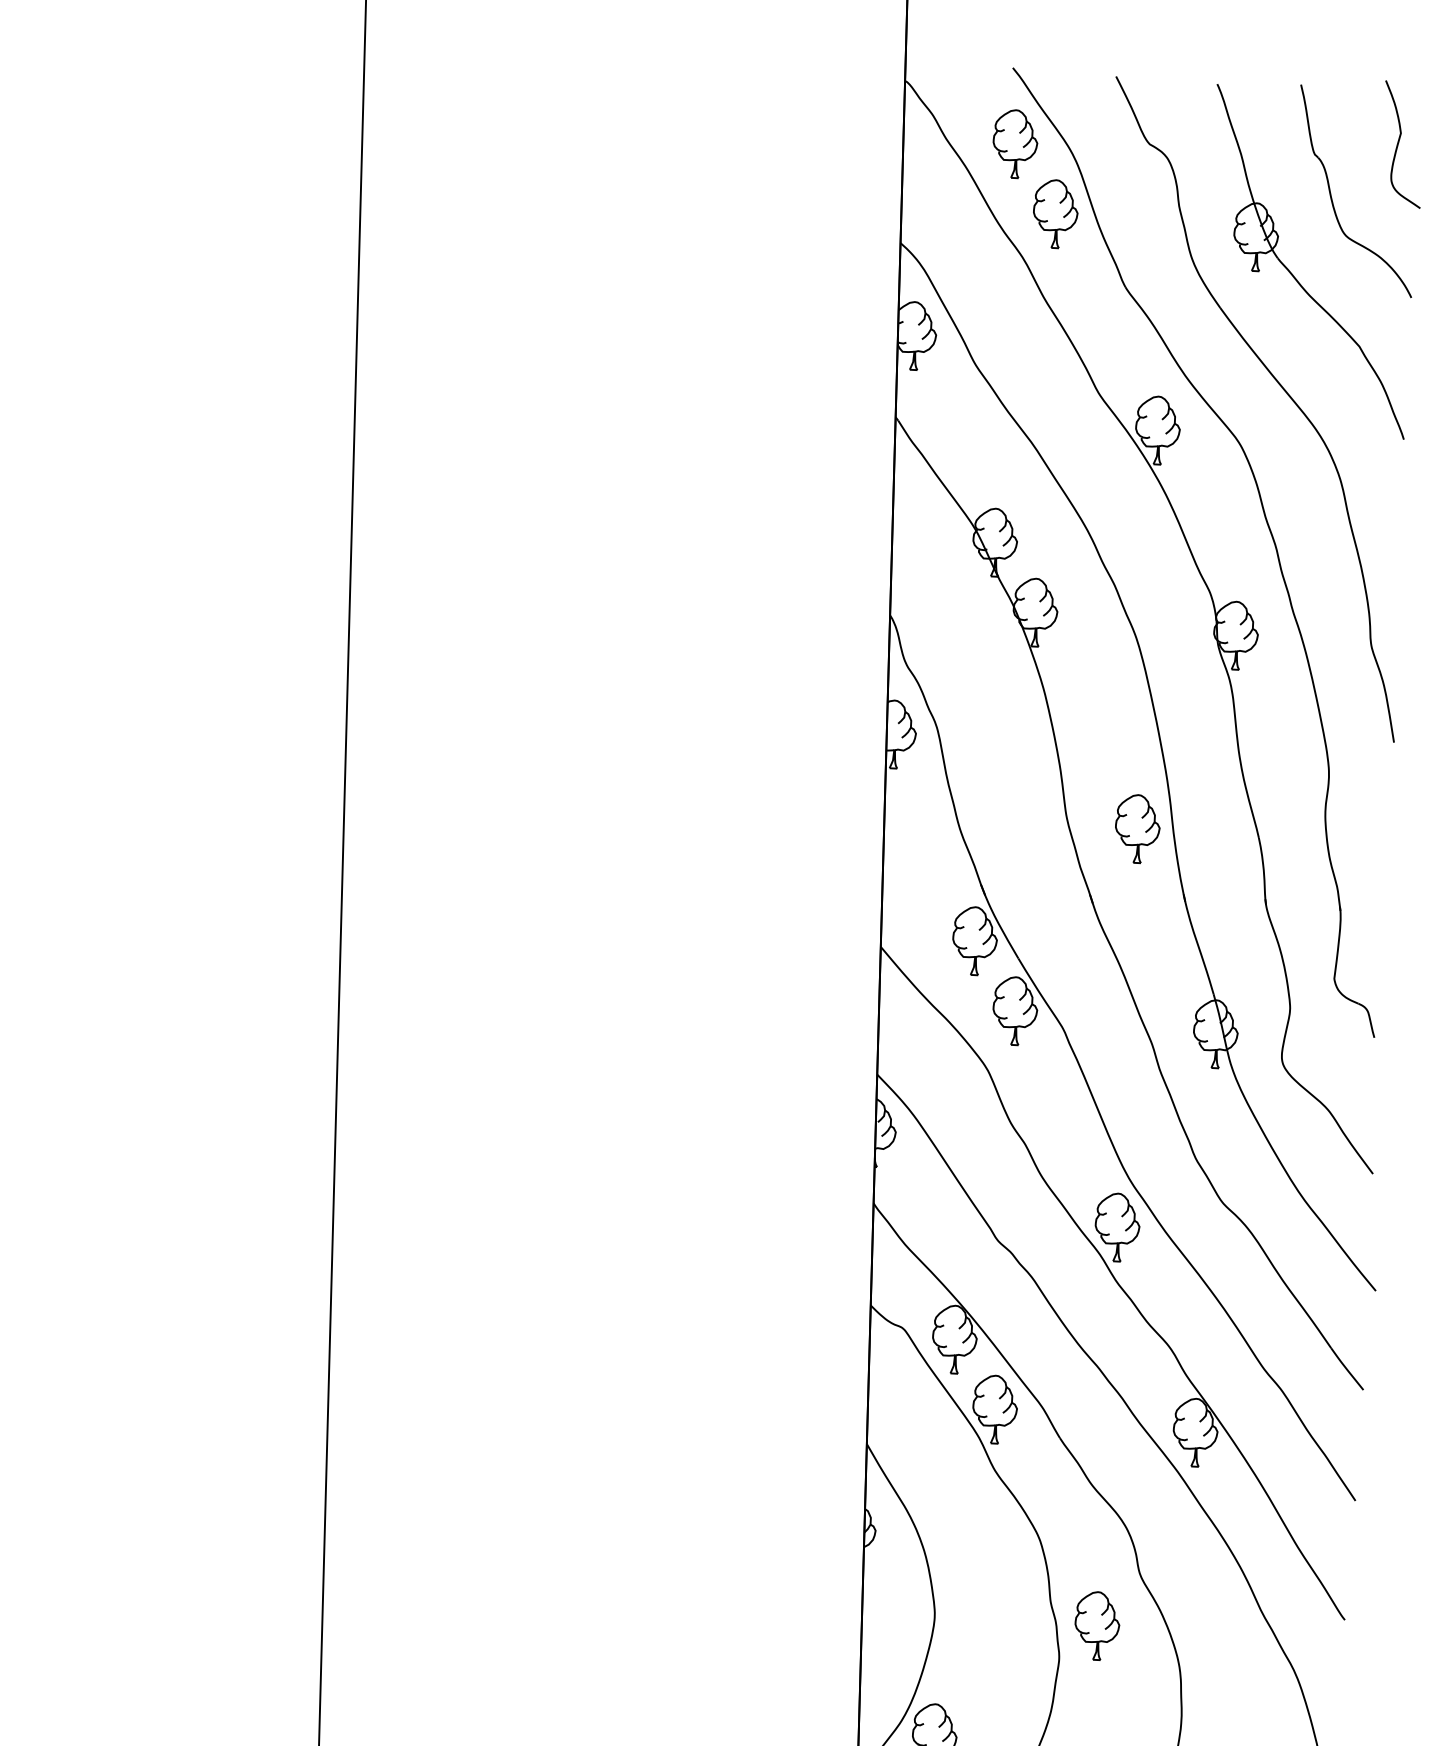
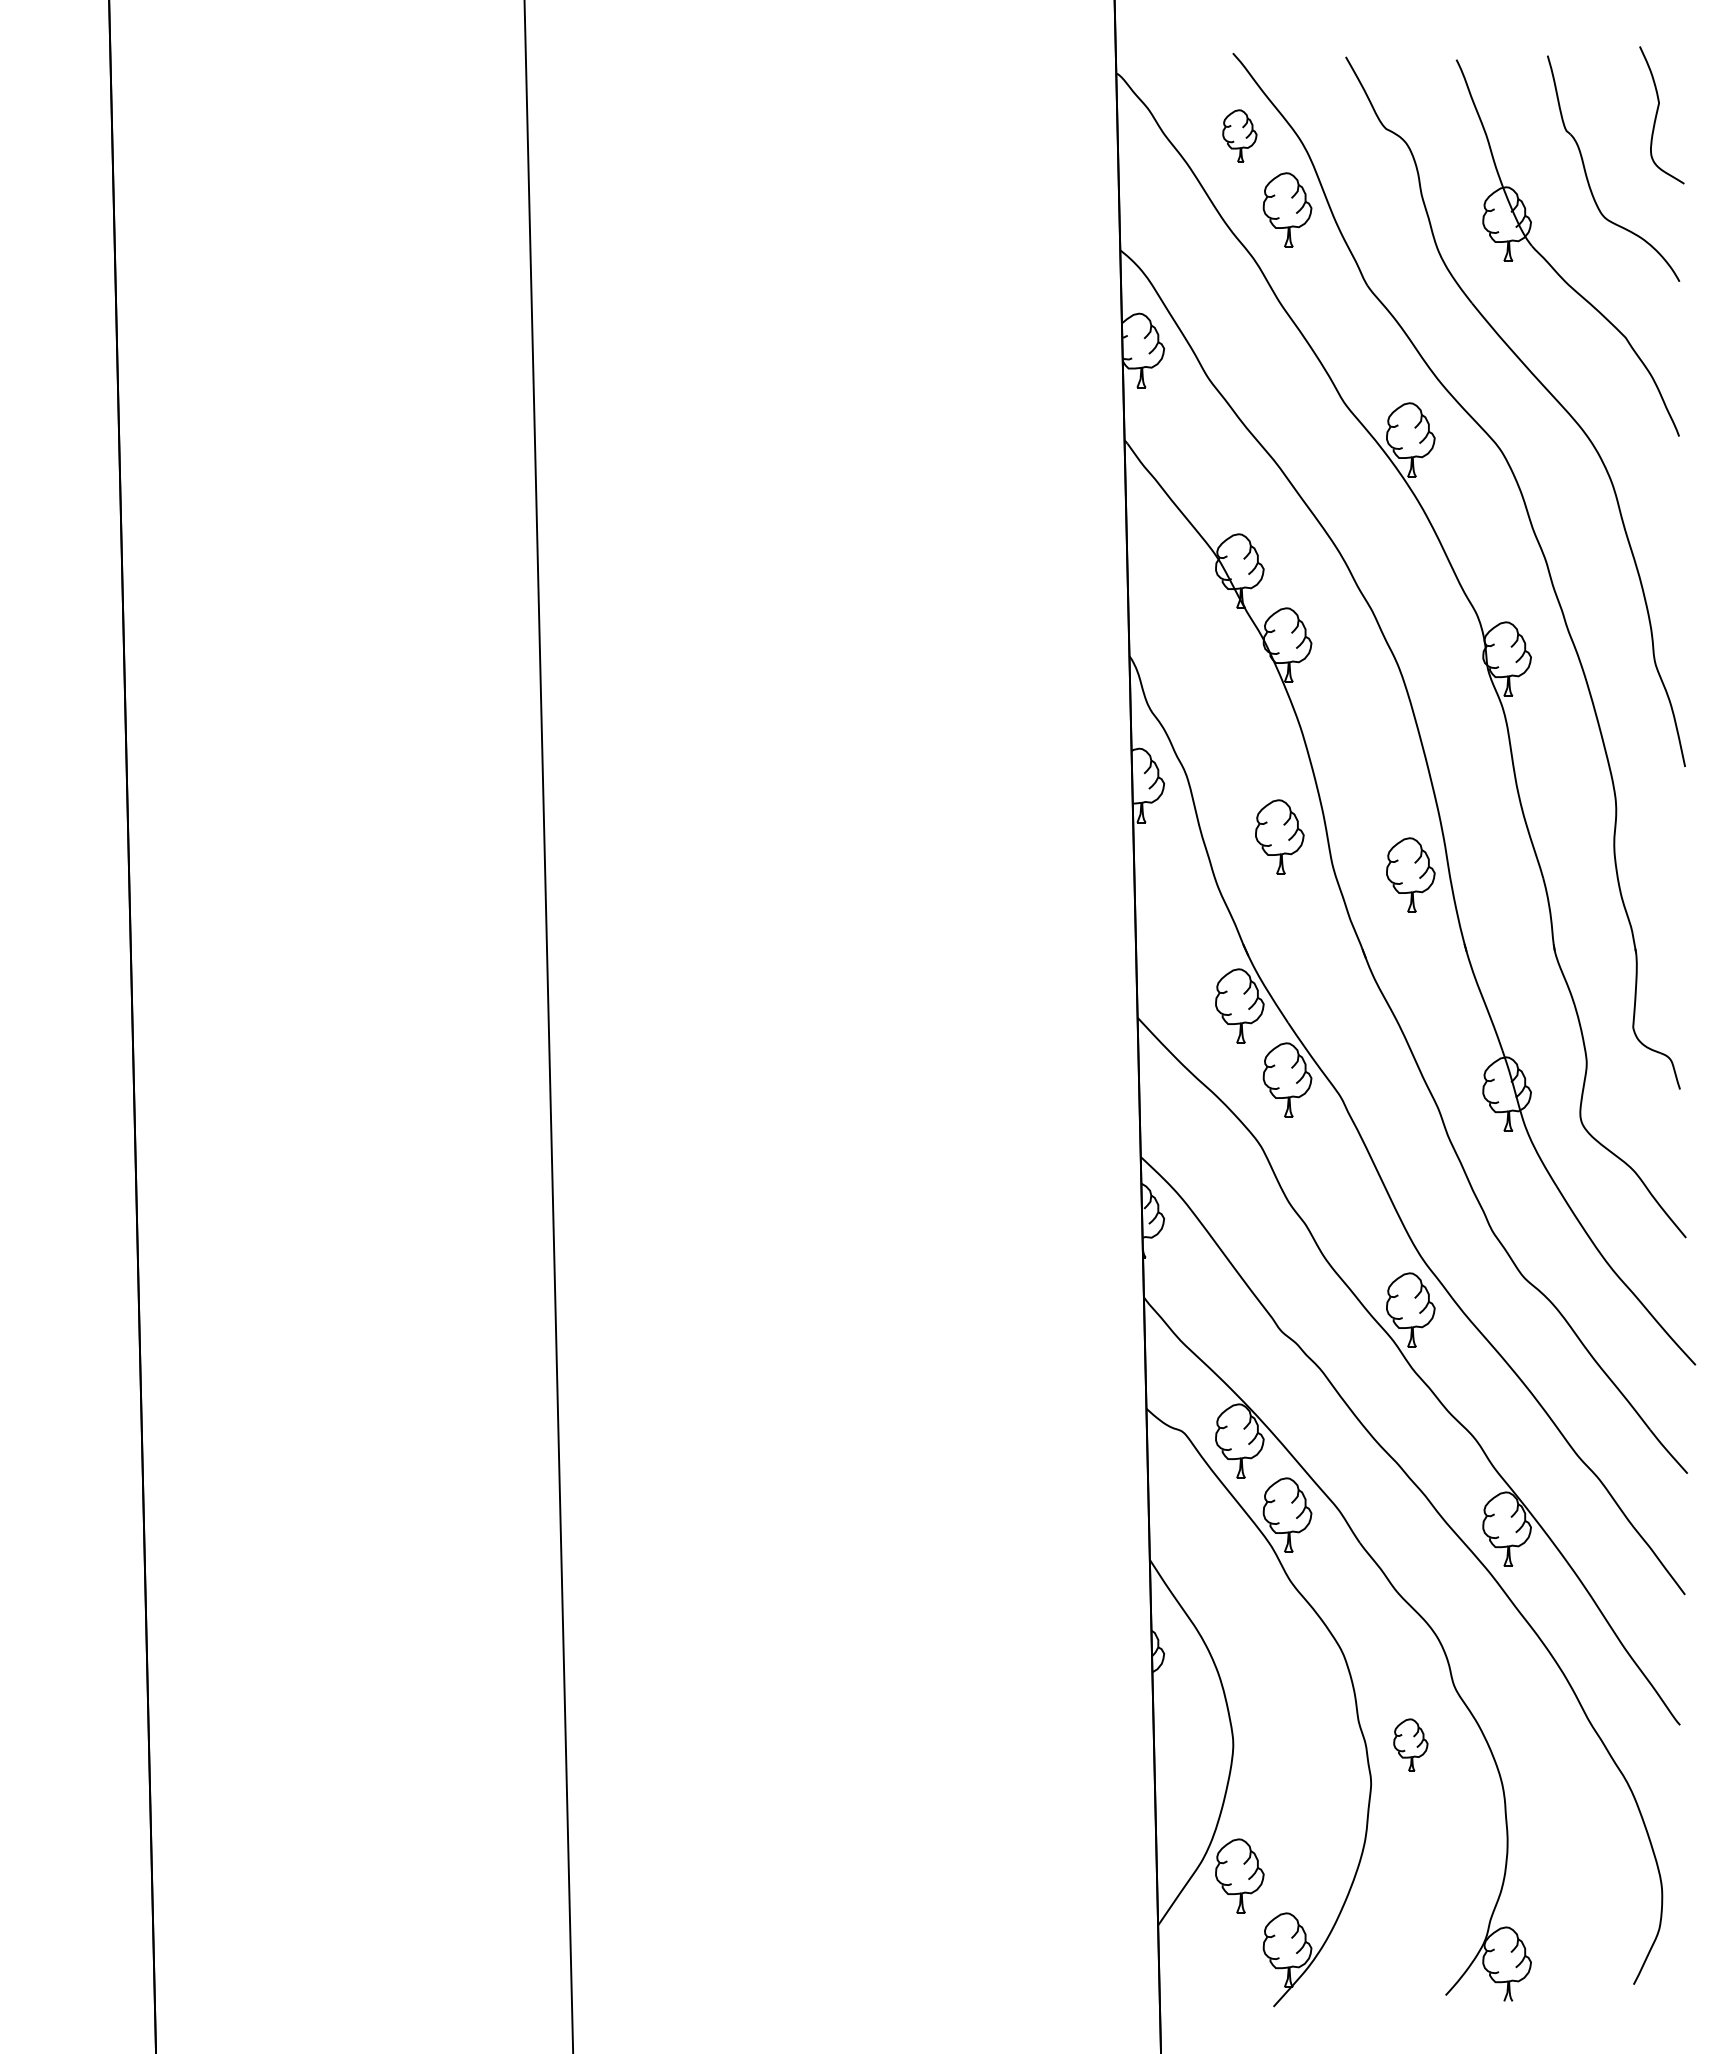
part: (1015, 143) -> (1239, 135), size x0.7
part: (1019, 787) -> (1279, 836), added
part: (1097, 1625) -> (1410, 1744), size x0.7

